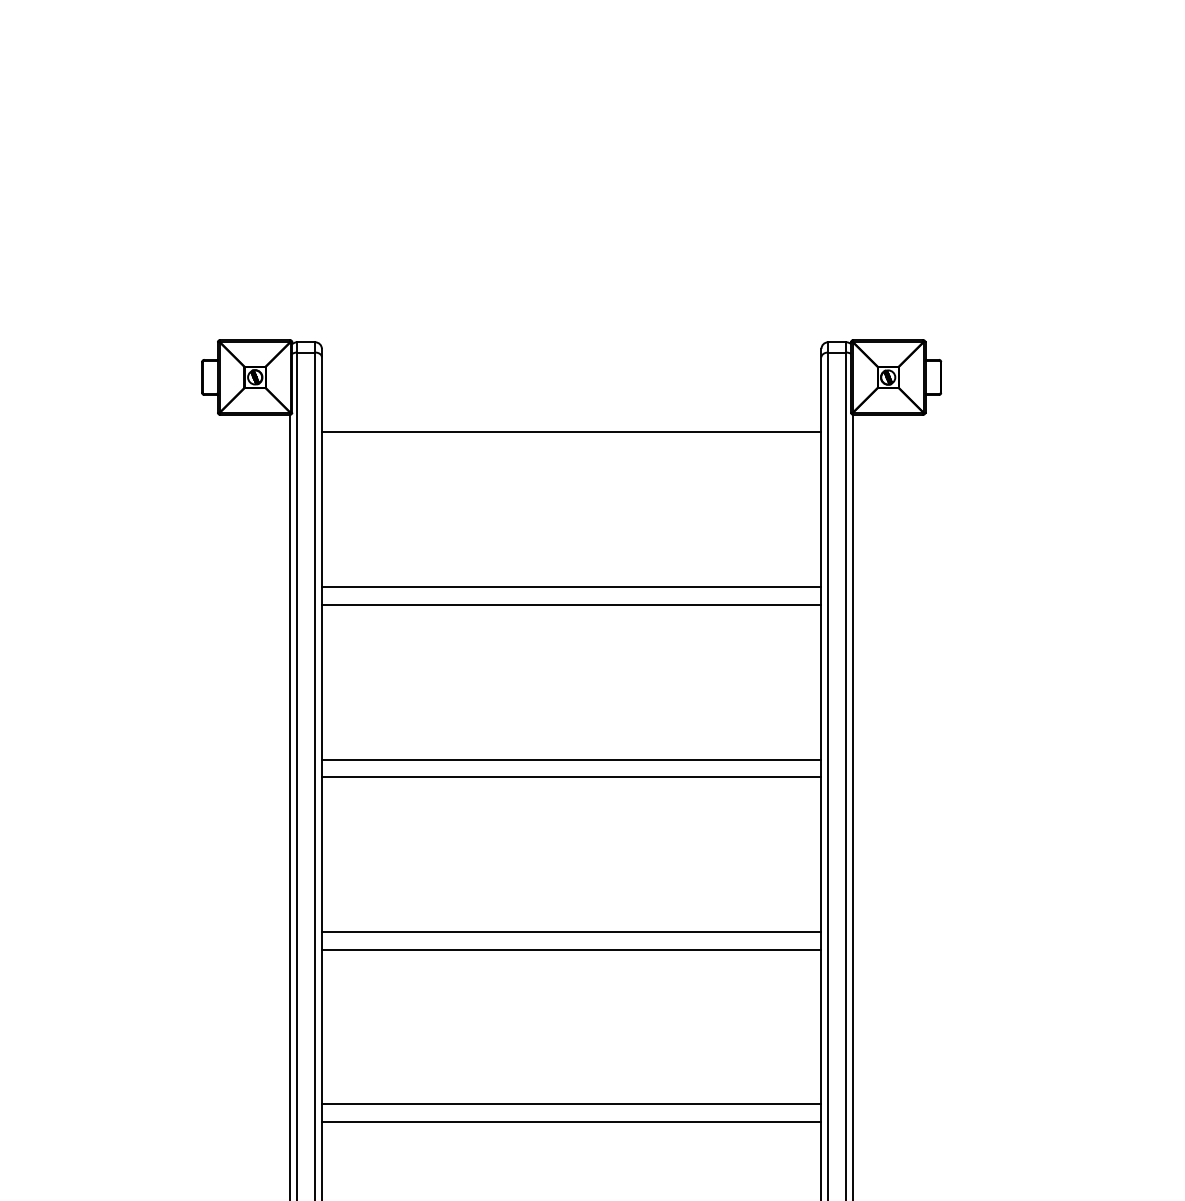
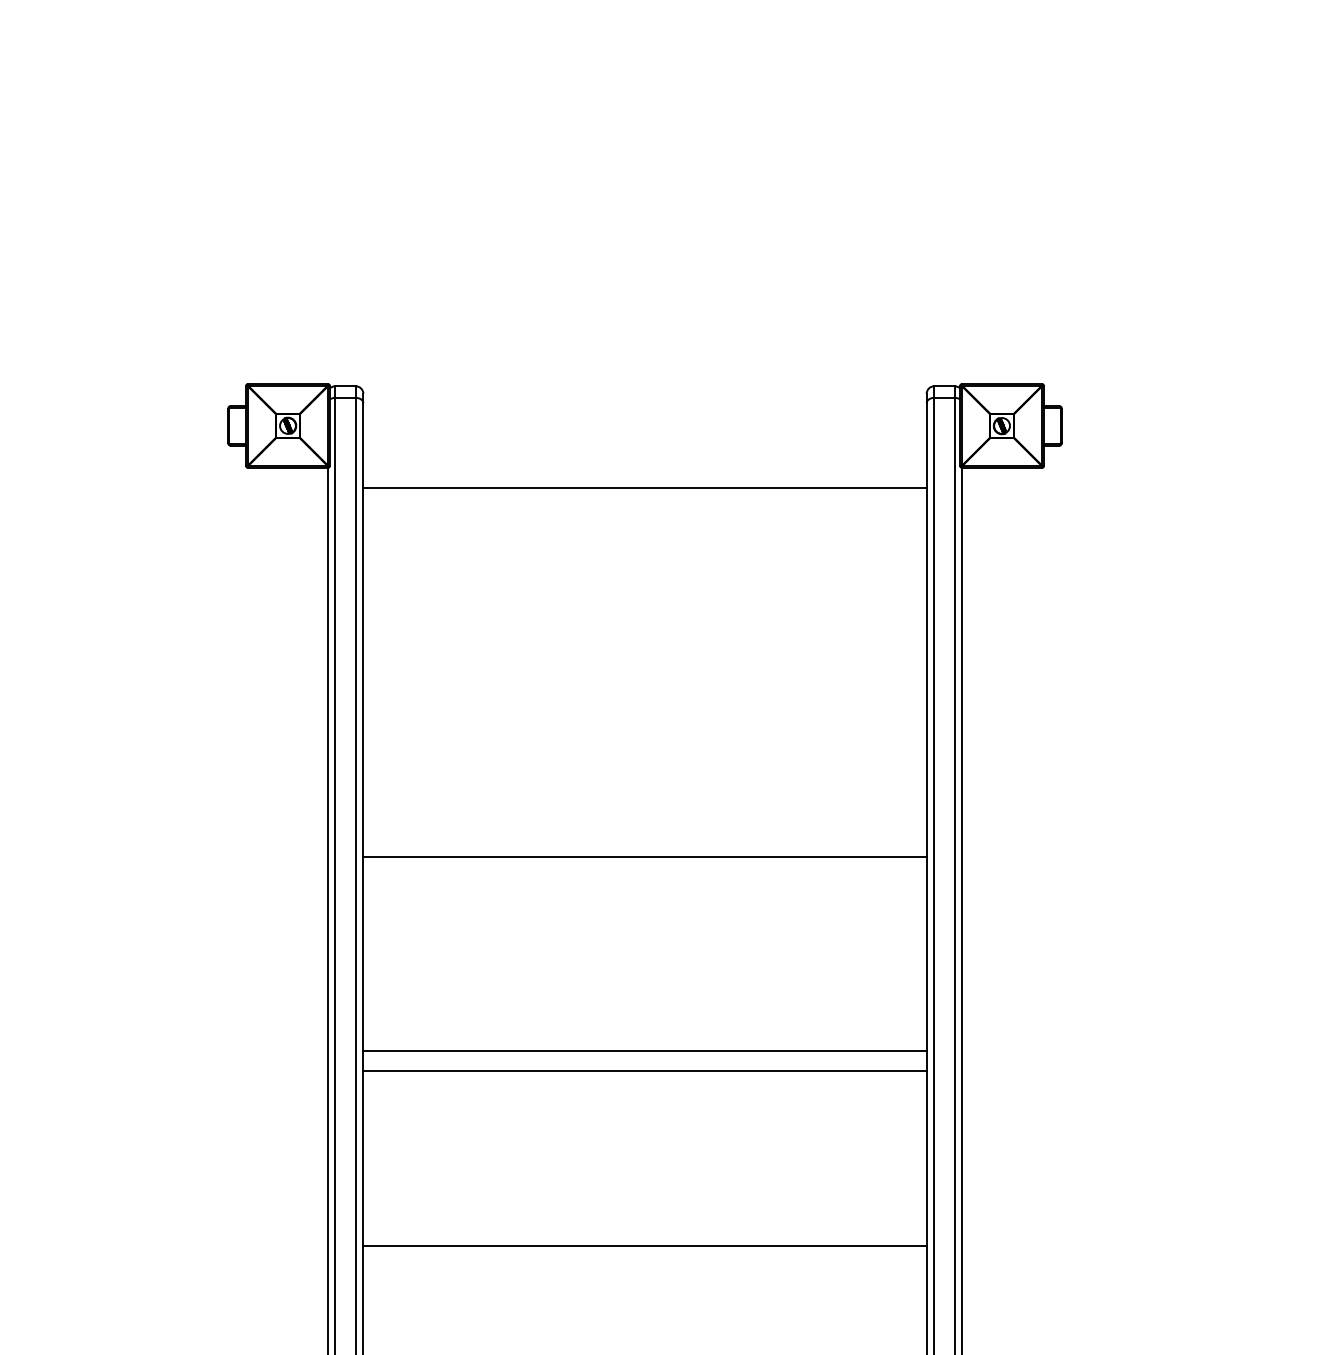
line: (571, 587) -> (644, 662), removed
line: (571, 604) -> (644, 682), removed
line: (571, 776) -> (644, 876), removed
line: (571, 1121) -> (644, 1265), removed

